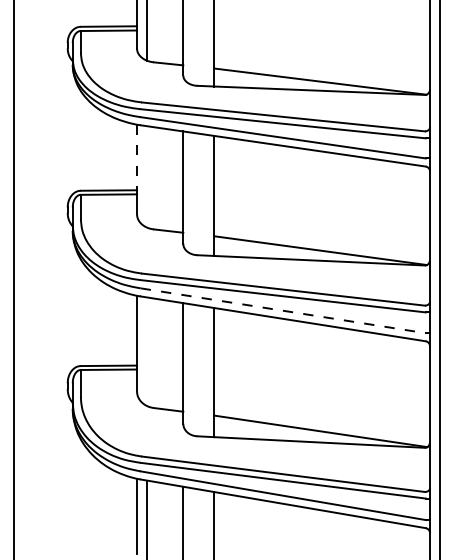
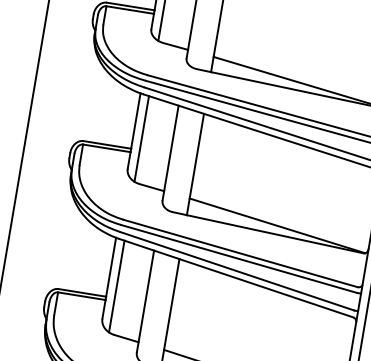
line: (137, 157) -> (136, 121), dashed -> solid
line: (147, 176) -> (141, 138), added
line: (283, 310) -> (237, 271), dashed -> solid
line: (147, 351) -> (116, 286), added

